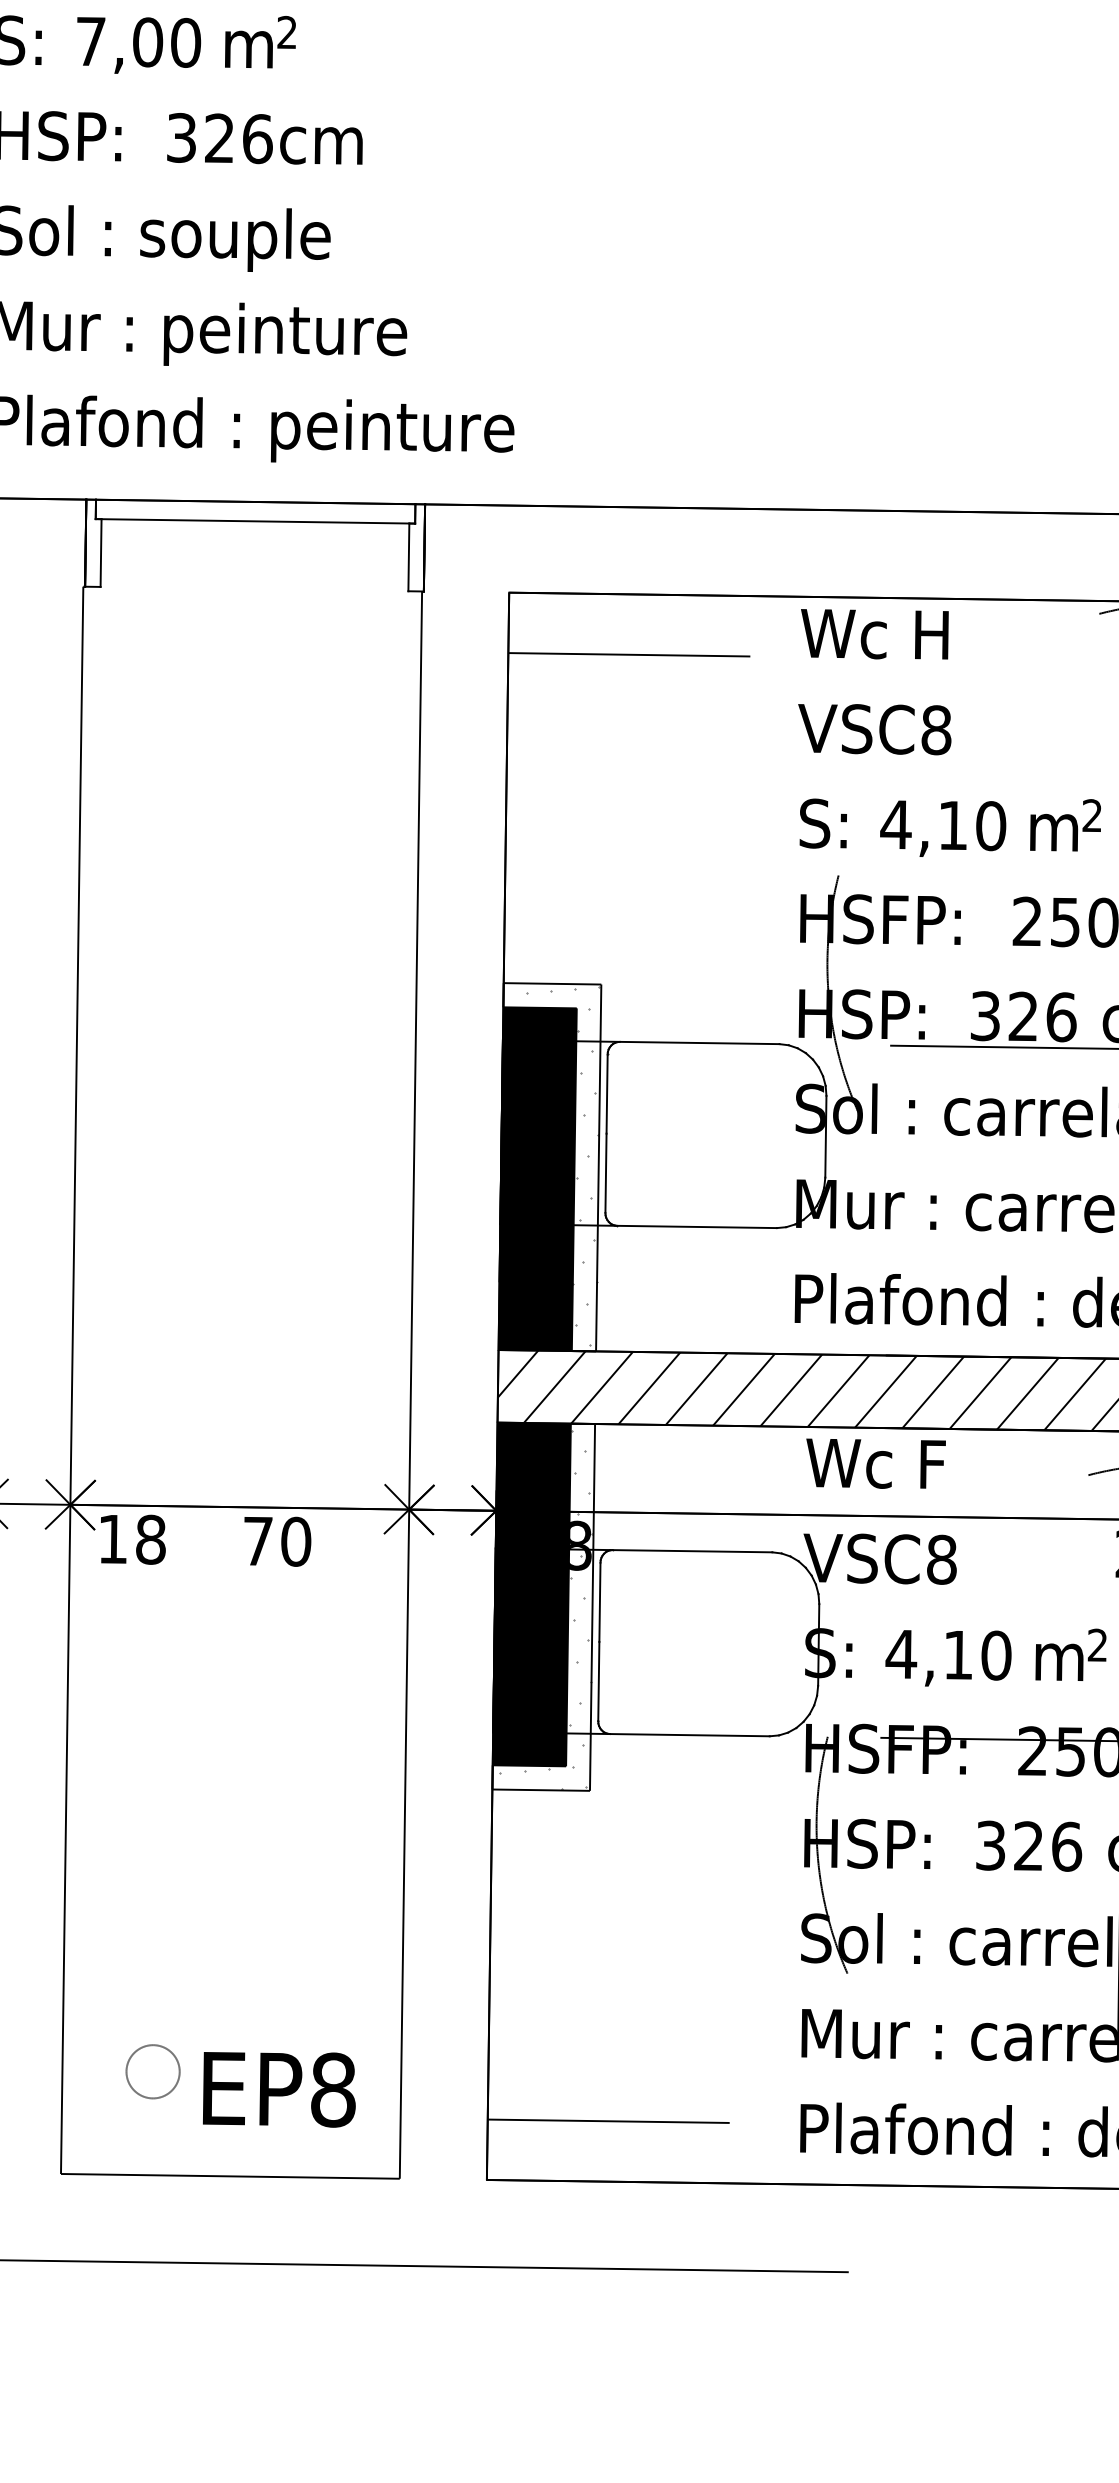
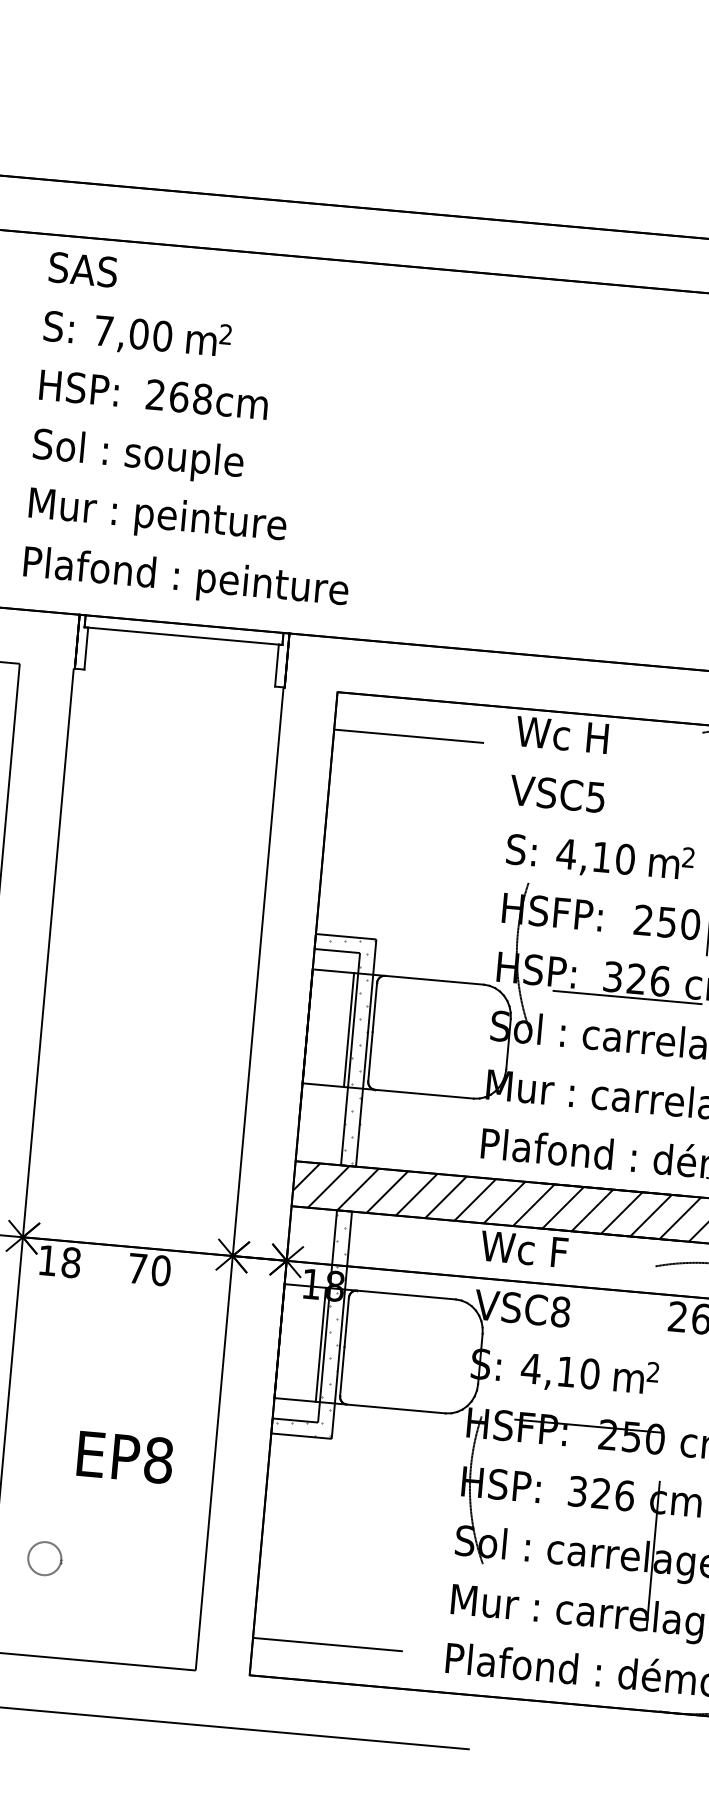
text: (218, 137) -> (178, 396), 326cm -> 268cm
text: (935, 728) -> (595, 796), VSC8 -> VSC5
fill: (537, 1179) -> (327, 1057), removed
fill: (531, 1594) -> (304, 1314), removed
circle: (152, 2071) -> (44, 1558), moved
text: (278, 2087) -> (124, 1456), moved

